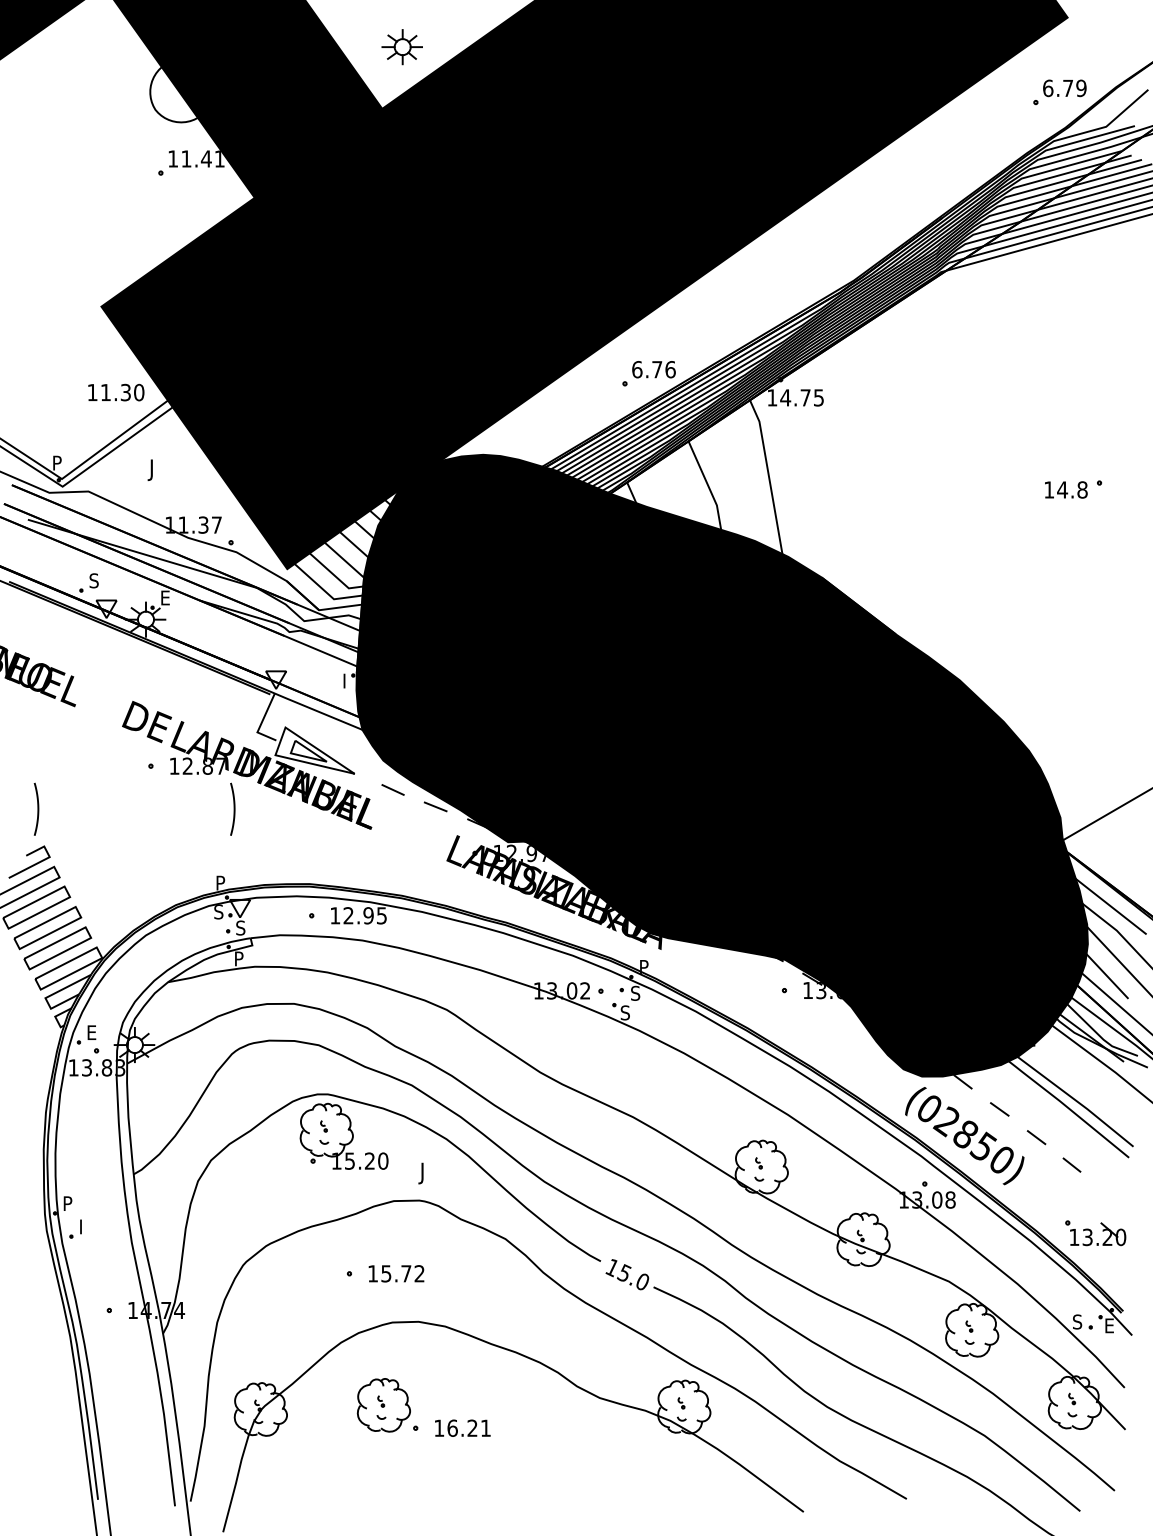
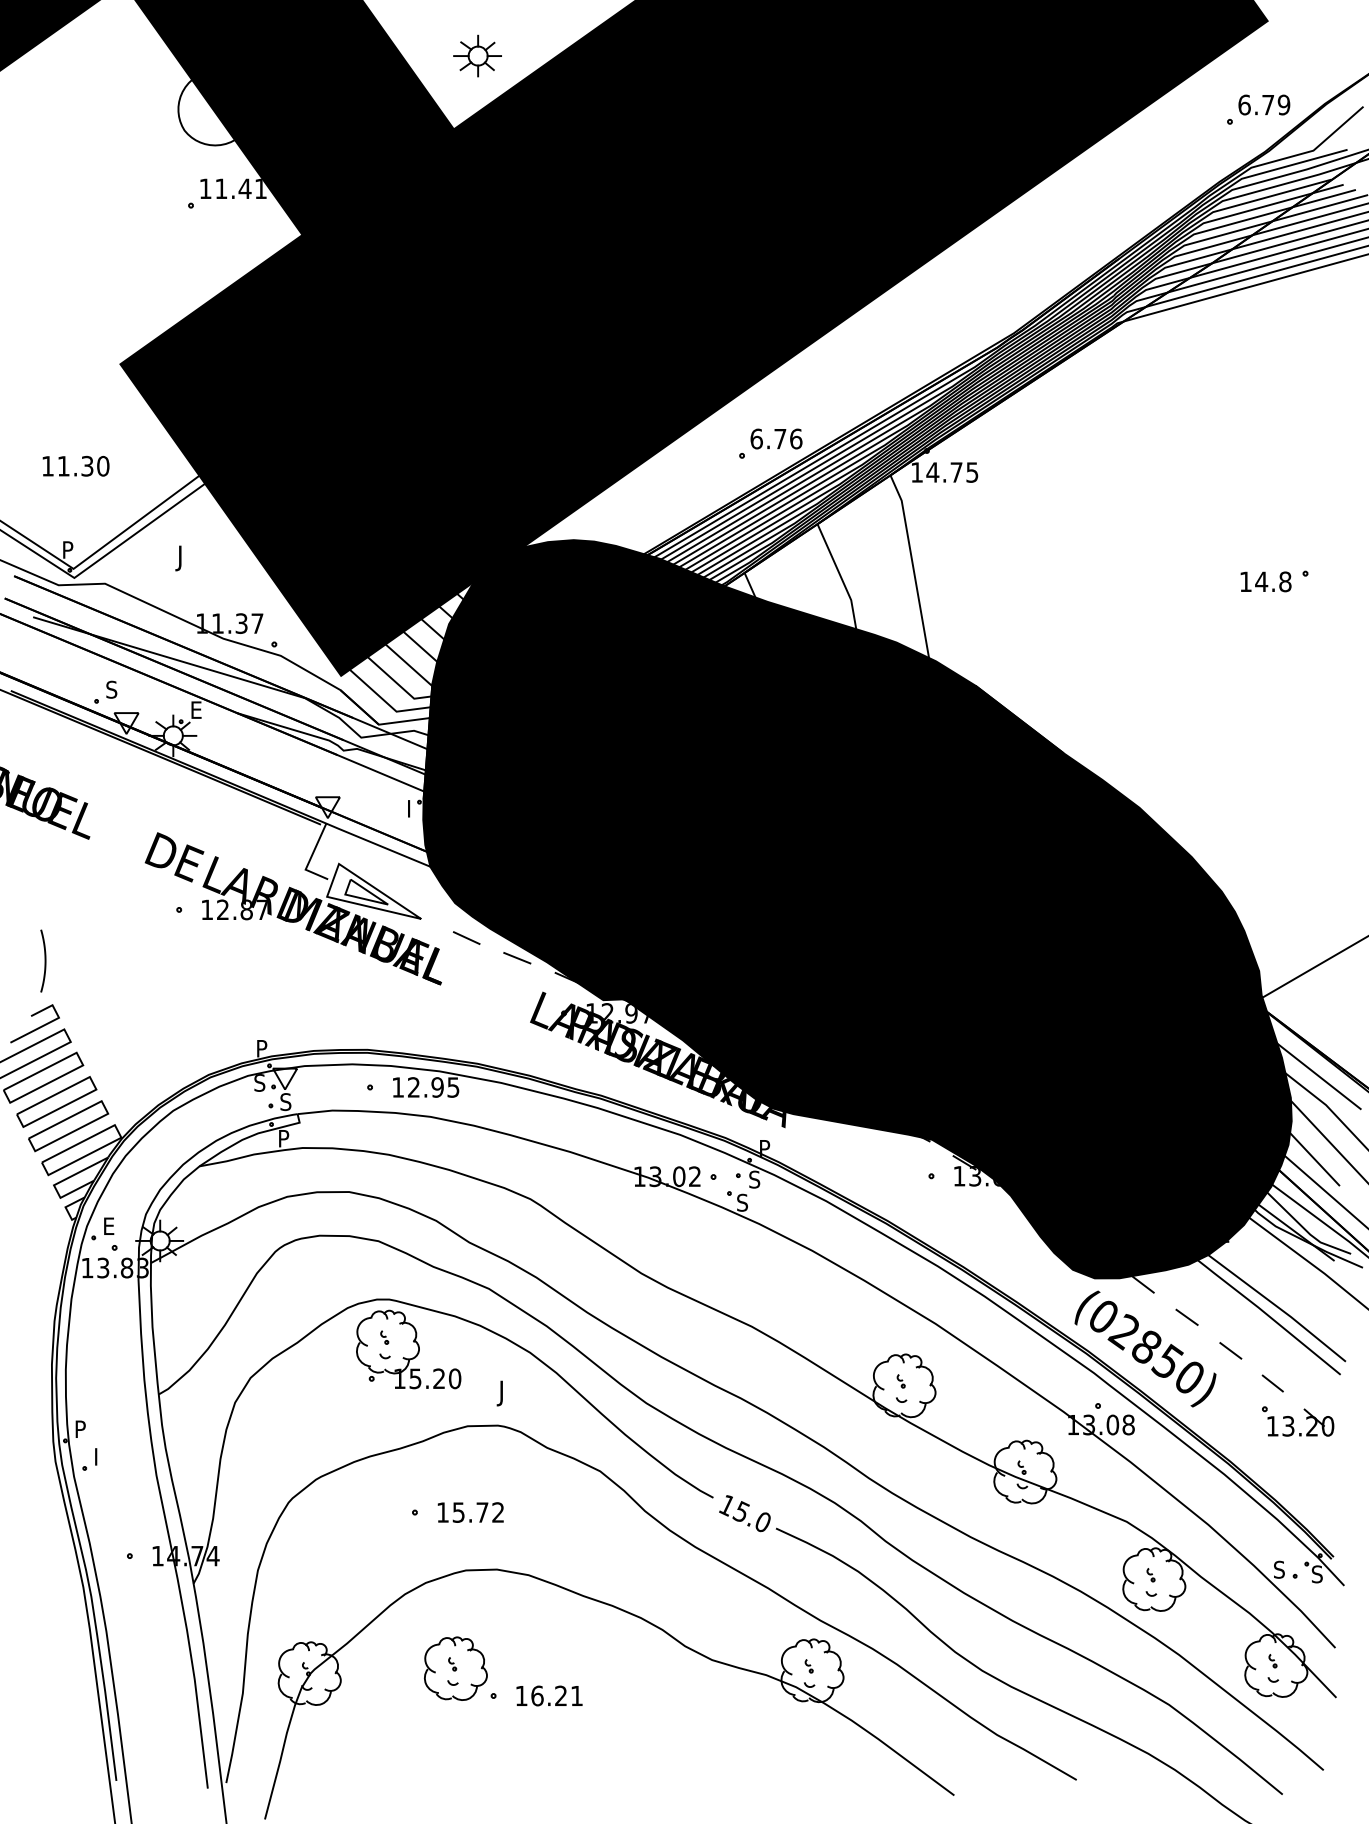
text: (115, 391) -> (75, 465), moved
curve: (233, 808) -> (277, 960), removed
part: (1096, 1233) -> (1298, 1421), moved
text: (1108, 1325) -> (1316, 1574), E -> S

